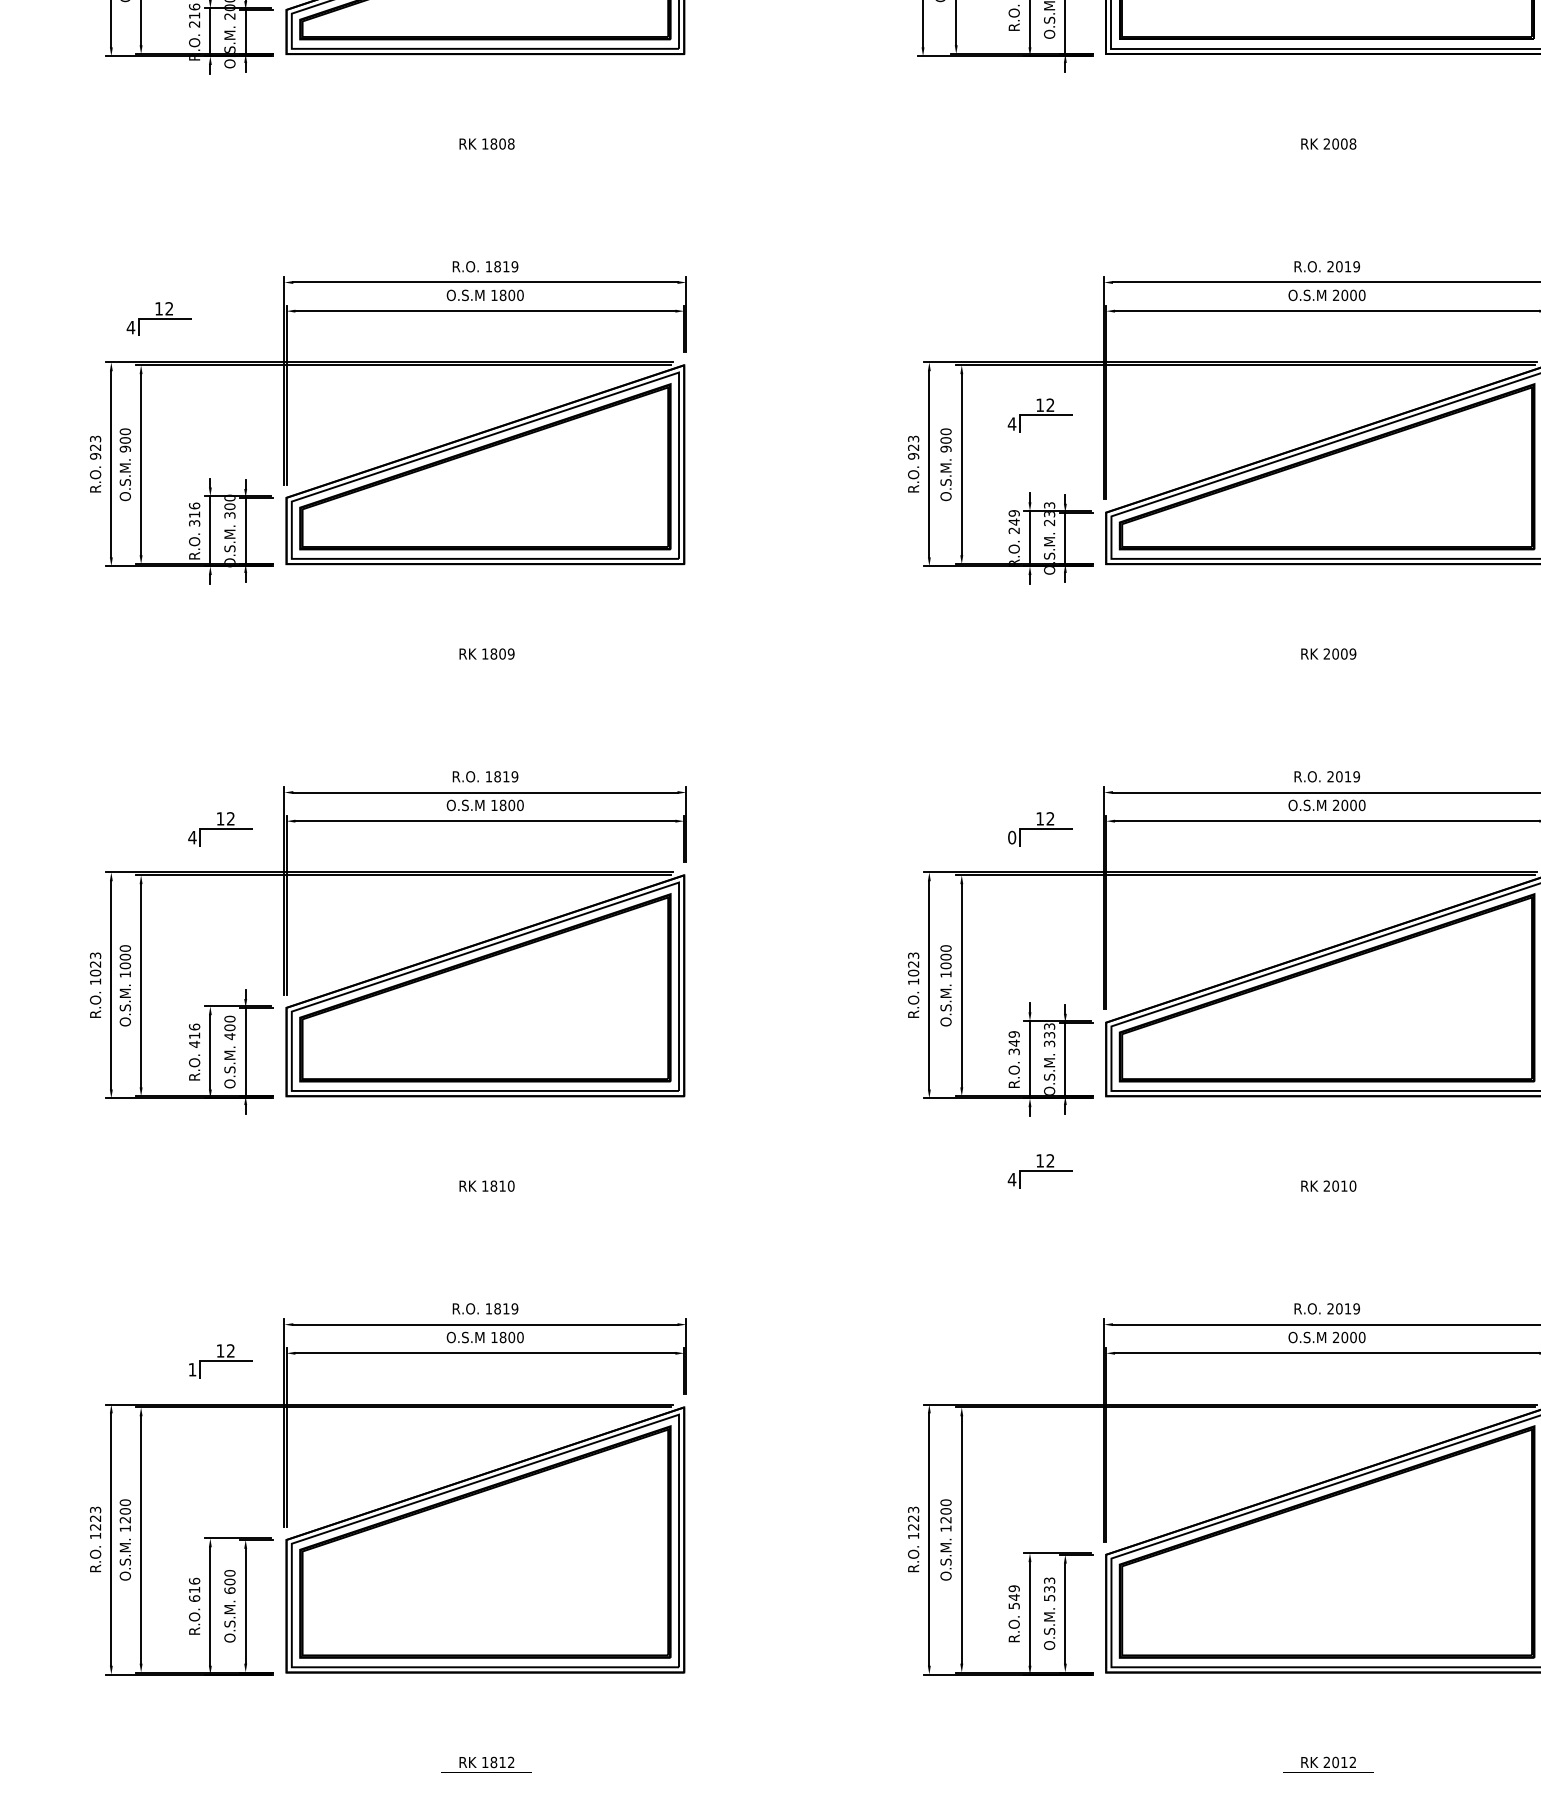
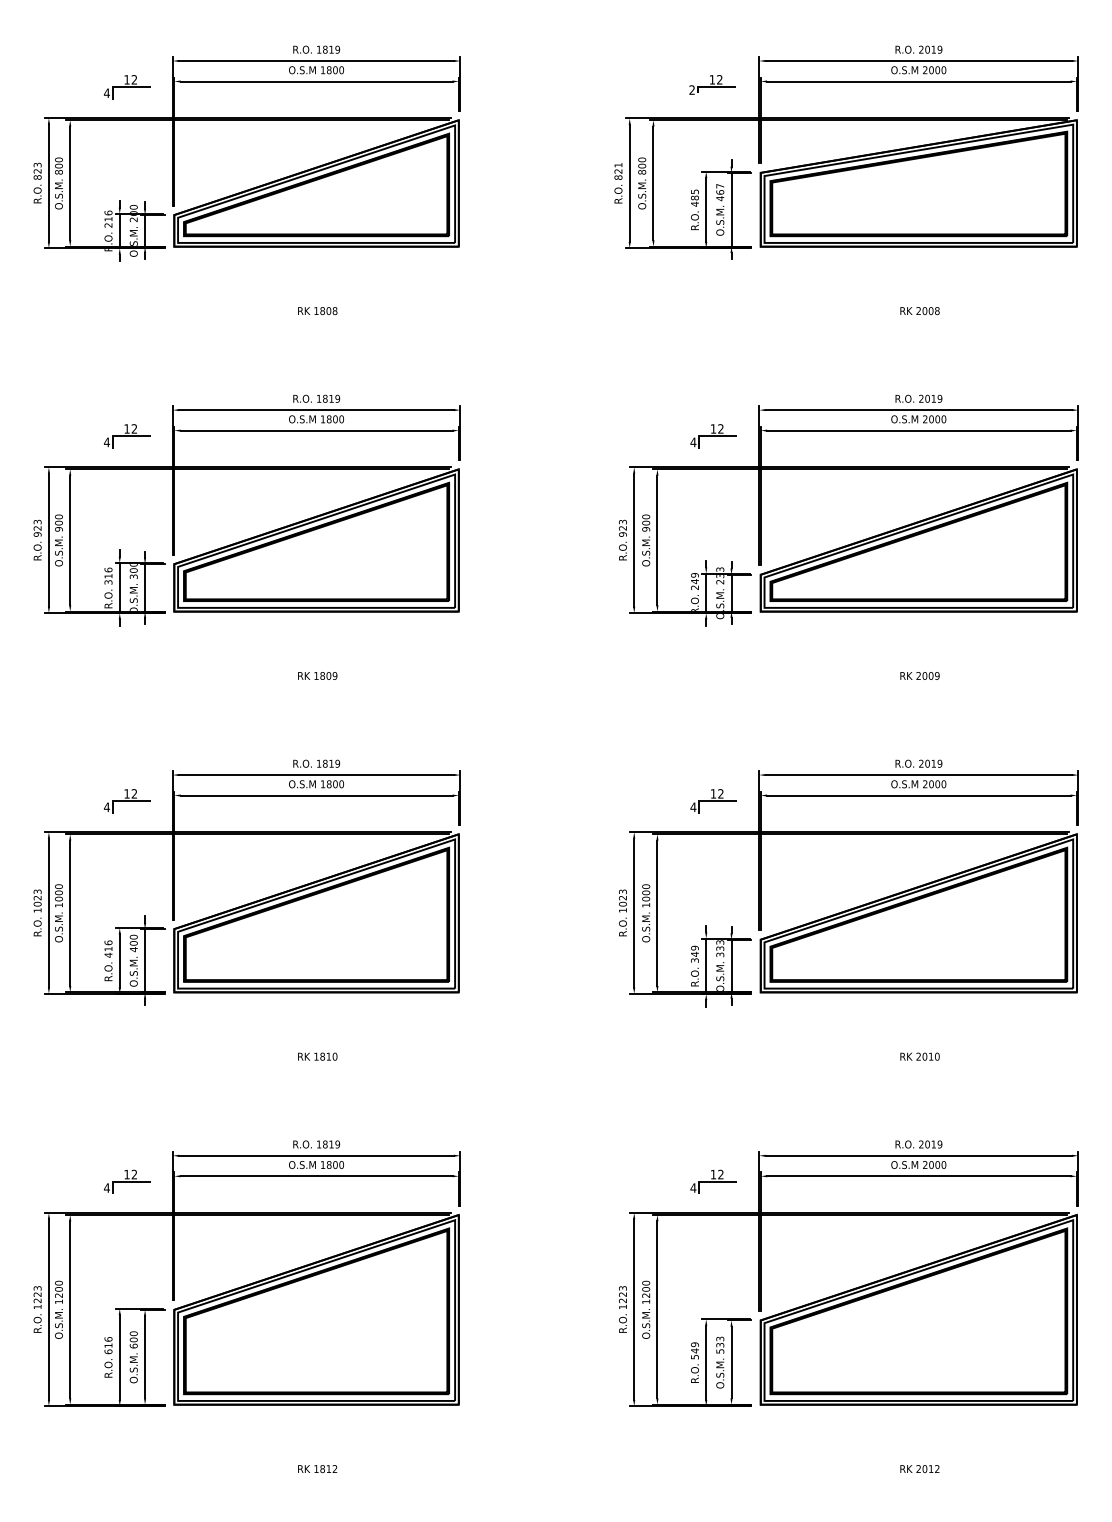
part: (159, 319) -> (127, 436), moved
part: (1040, 415) -> (713, 436), moved
text: (1012, 837) -> (693, 807), 0 -> 4
part: (1040, 1170) -> (713, 1181), moved
text: (191, 1368) -> (106, 1187), 1 -> 4

